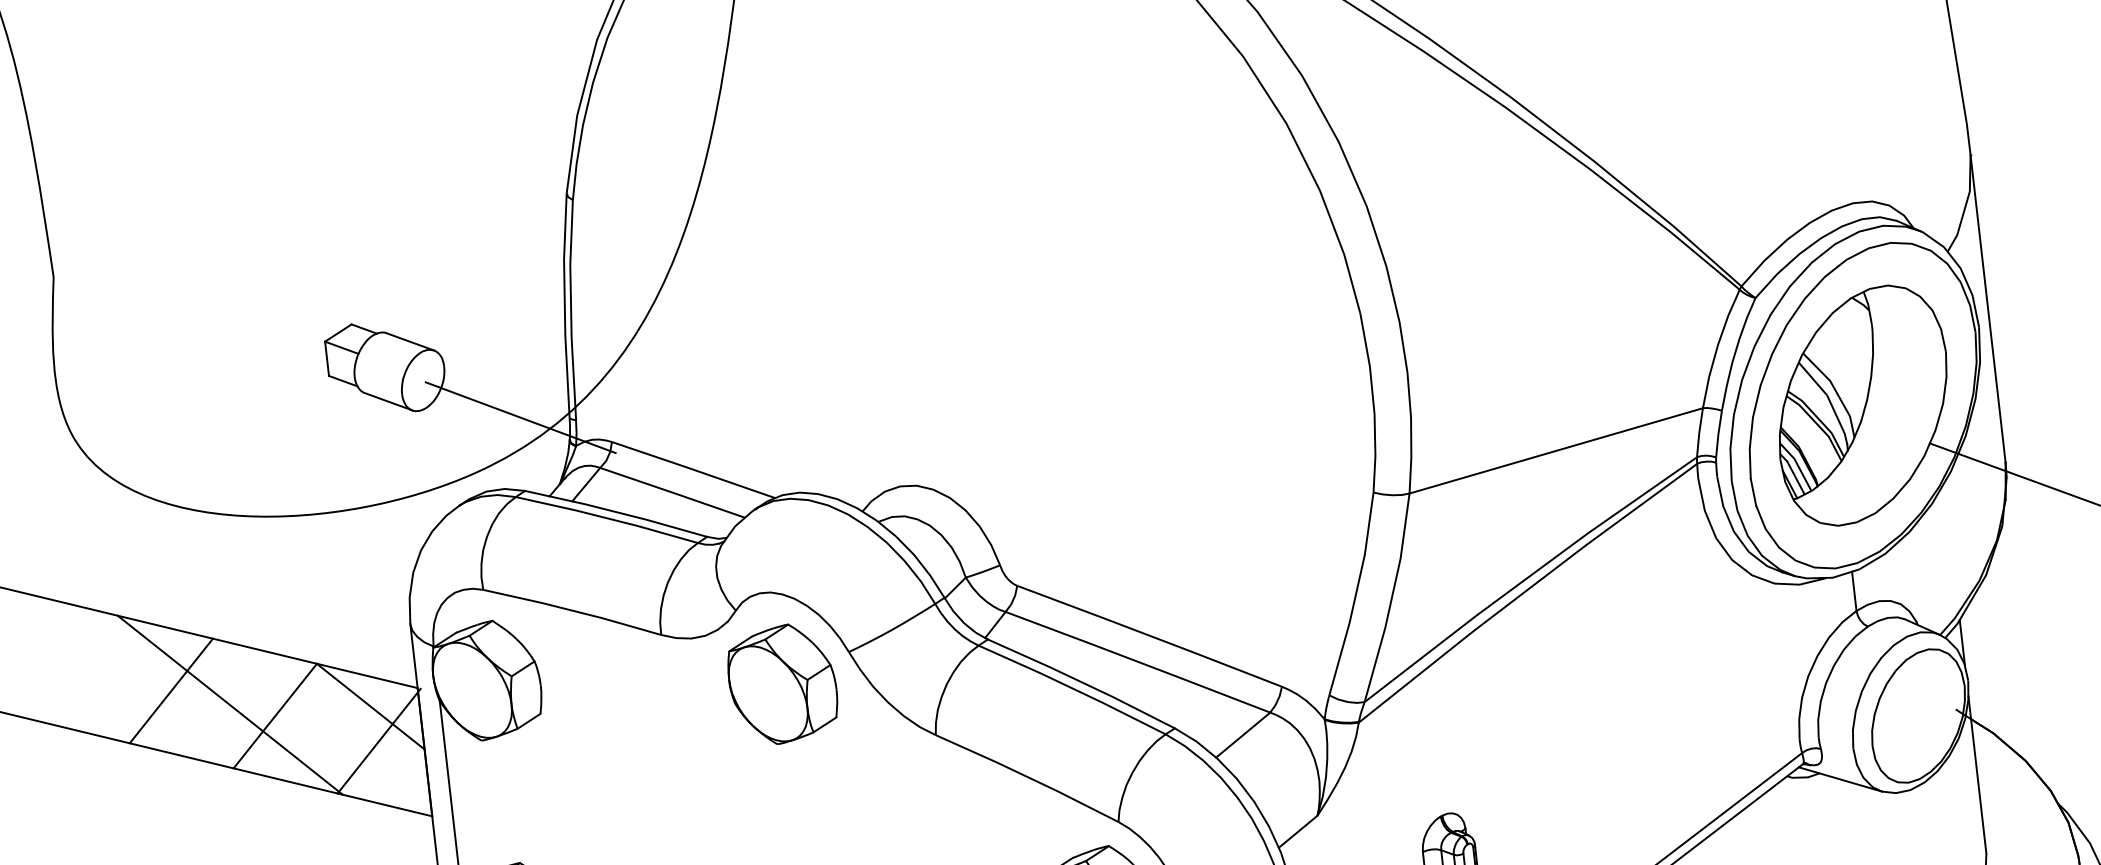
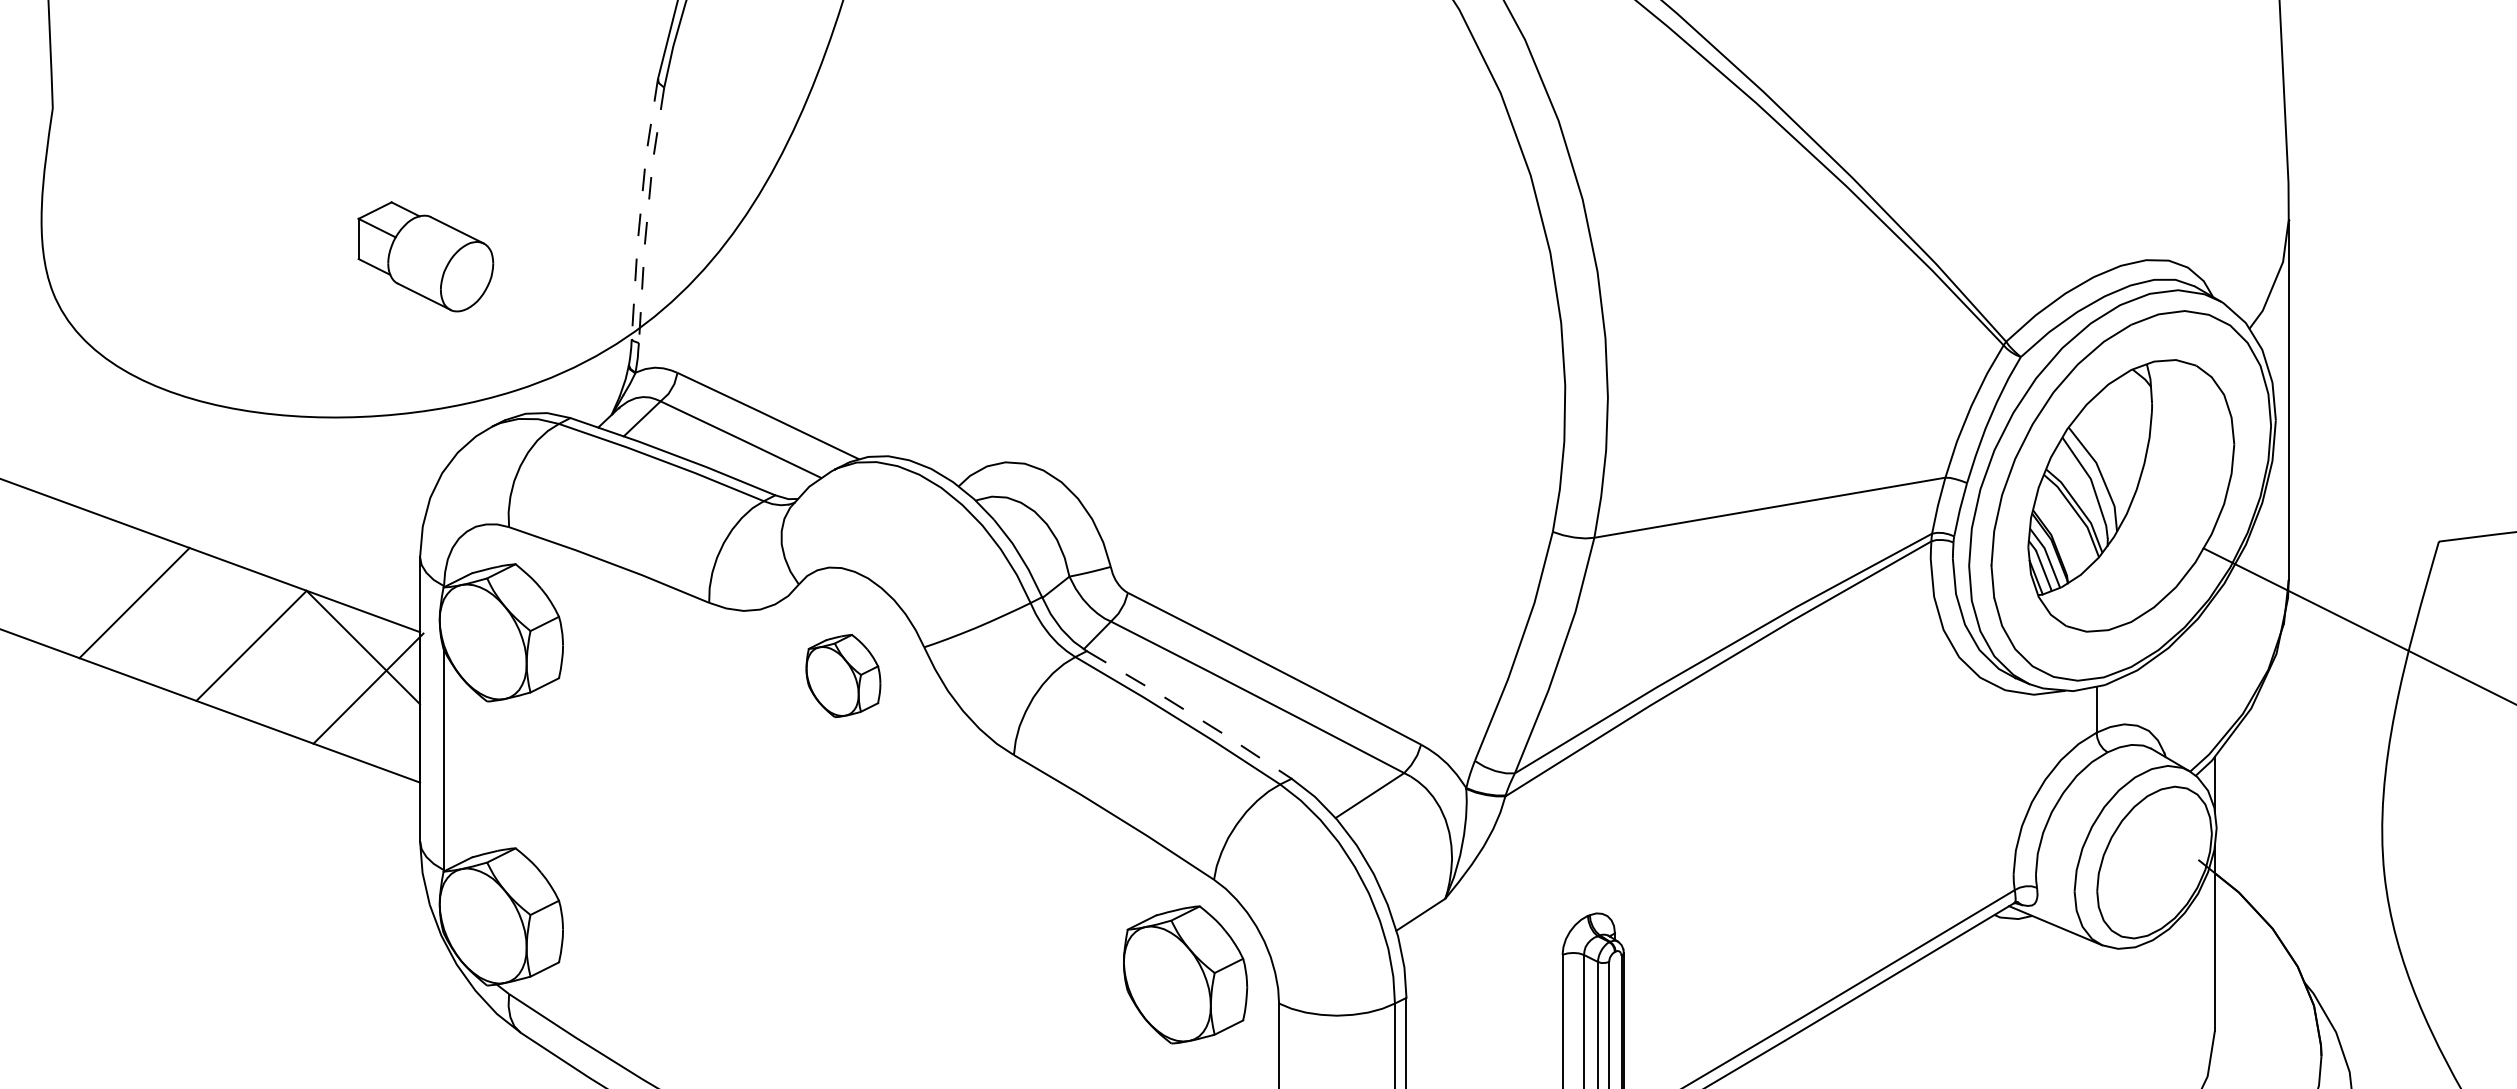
line: (564, 306) -> (640, 209), solid -> dashed
line: (570, 309) -> (647, 214), solid -> dashed
line: (520, 417) -> (574, 332), removed
line: (1082, 682) -> (1190, 713), solid -> dashed
part: (782, 683) -> (843, 675), size x0.6
line: (229, 704) -> (200, 626), removed

